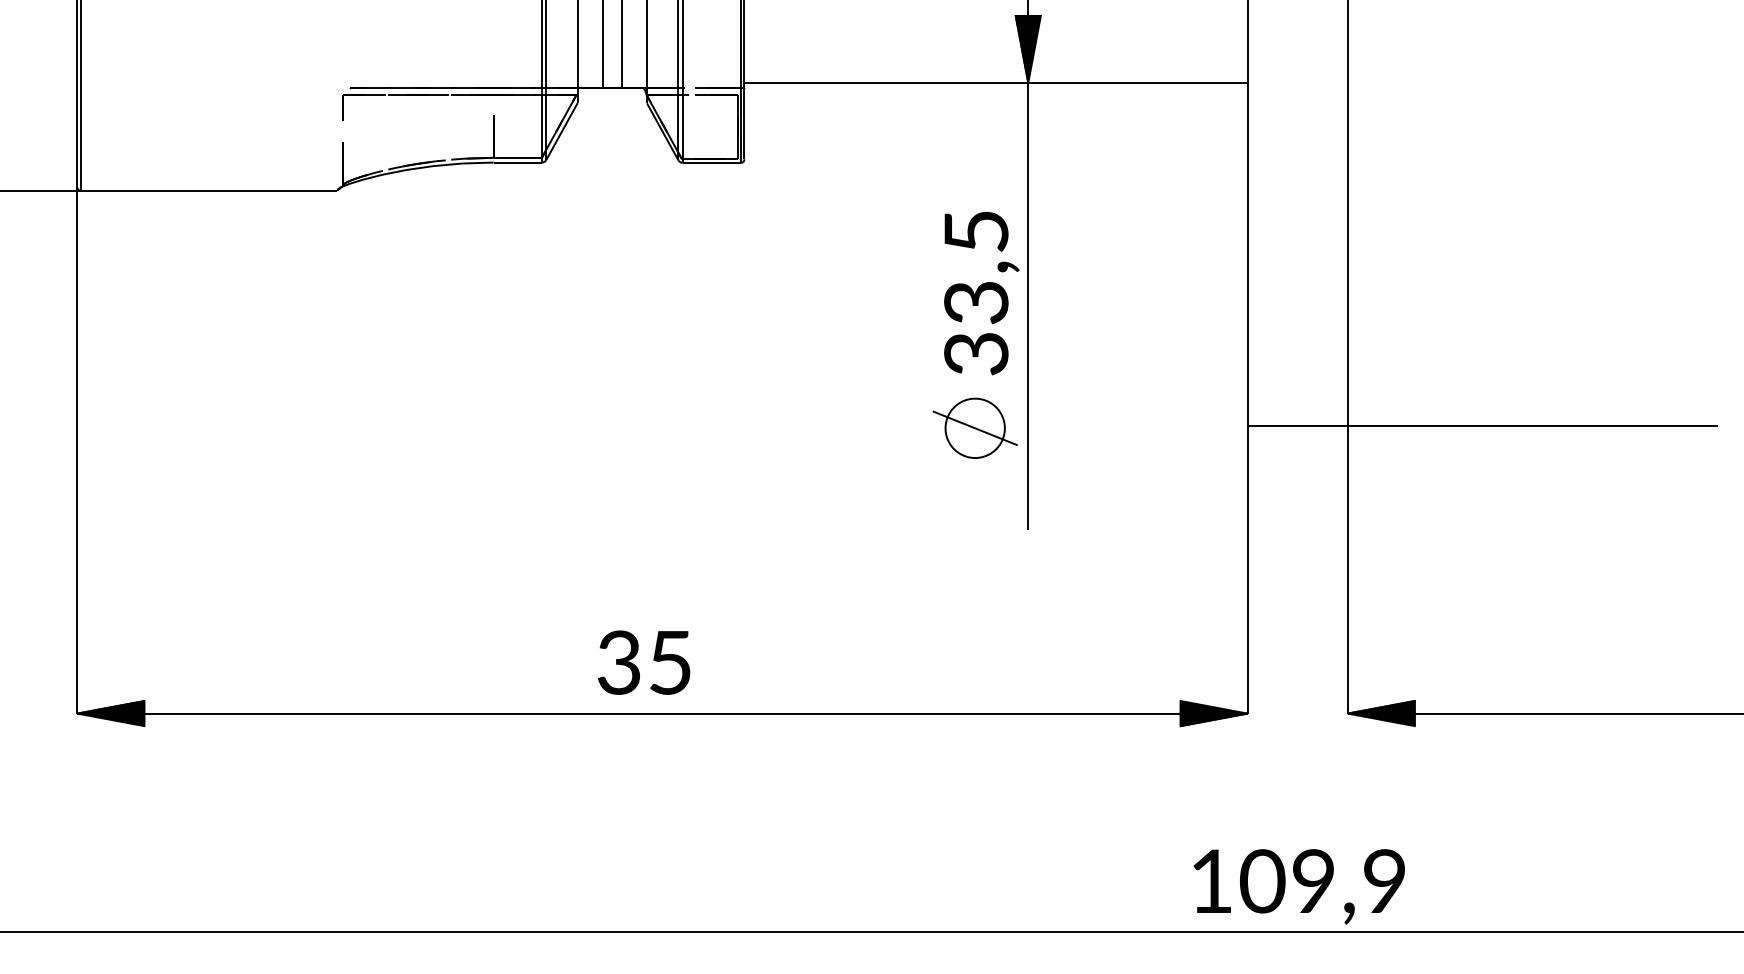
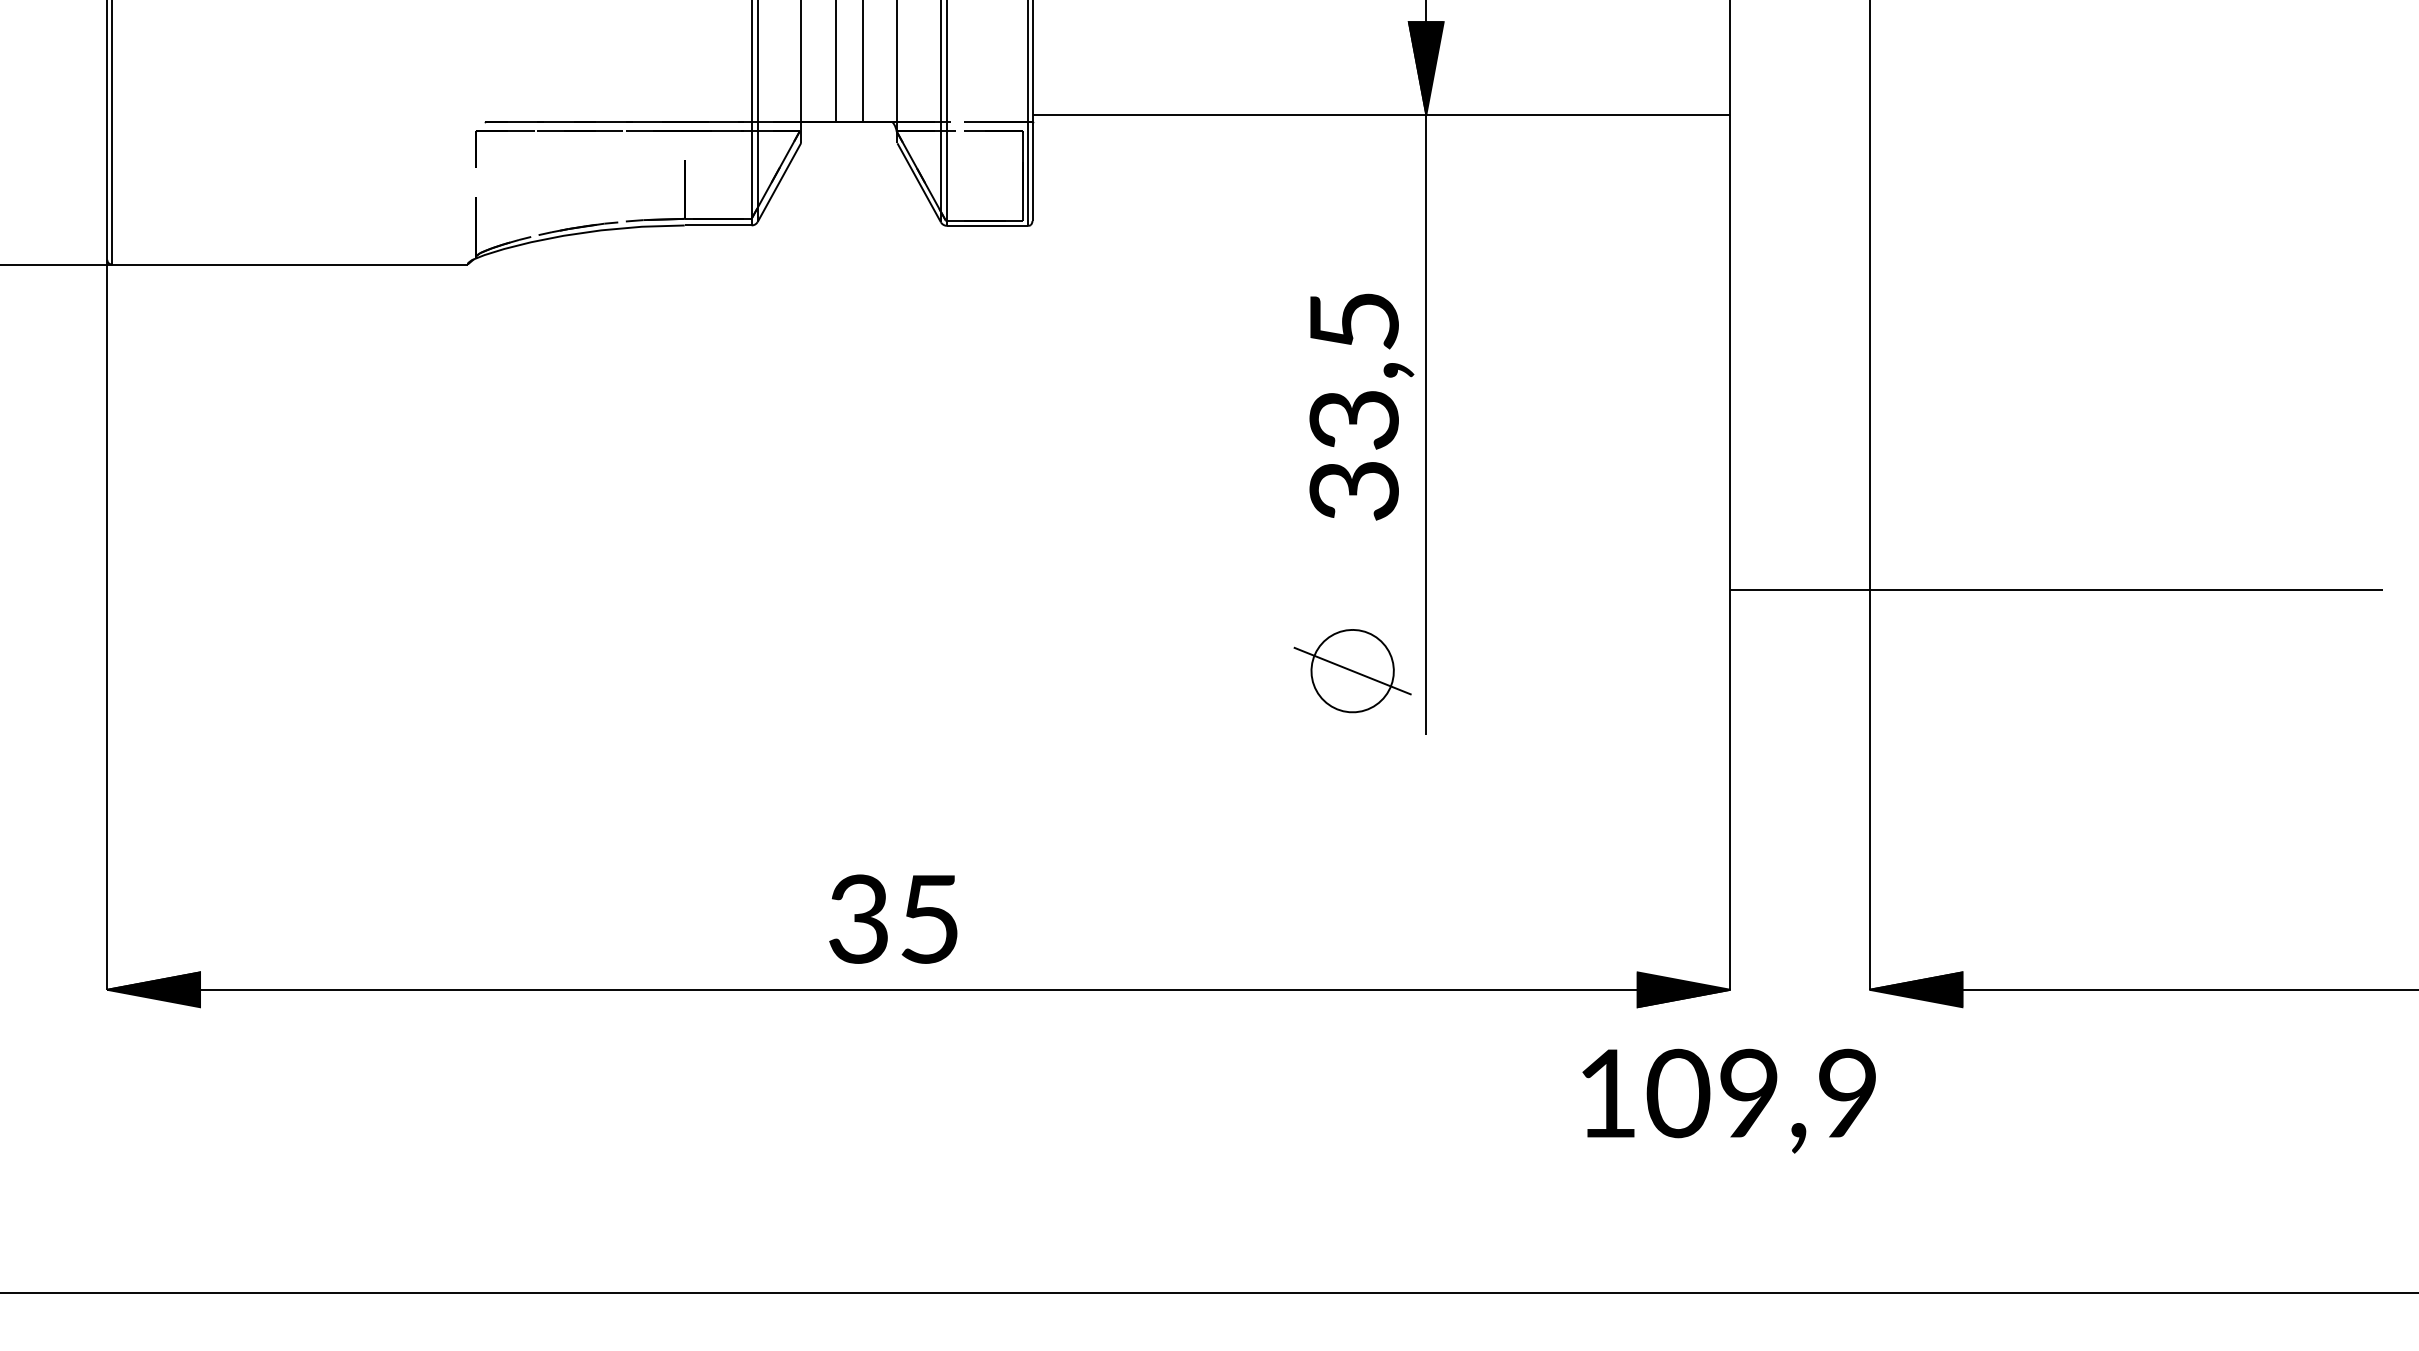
part: (975, 428) -> (1352, 671), moved
text: (1298, 886) -> (1728, 1100), moved

